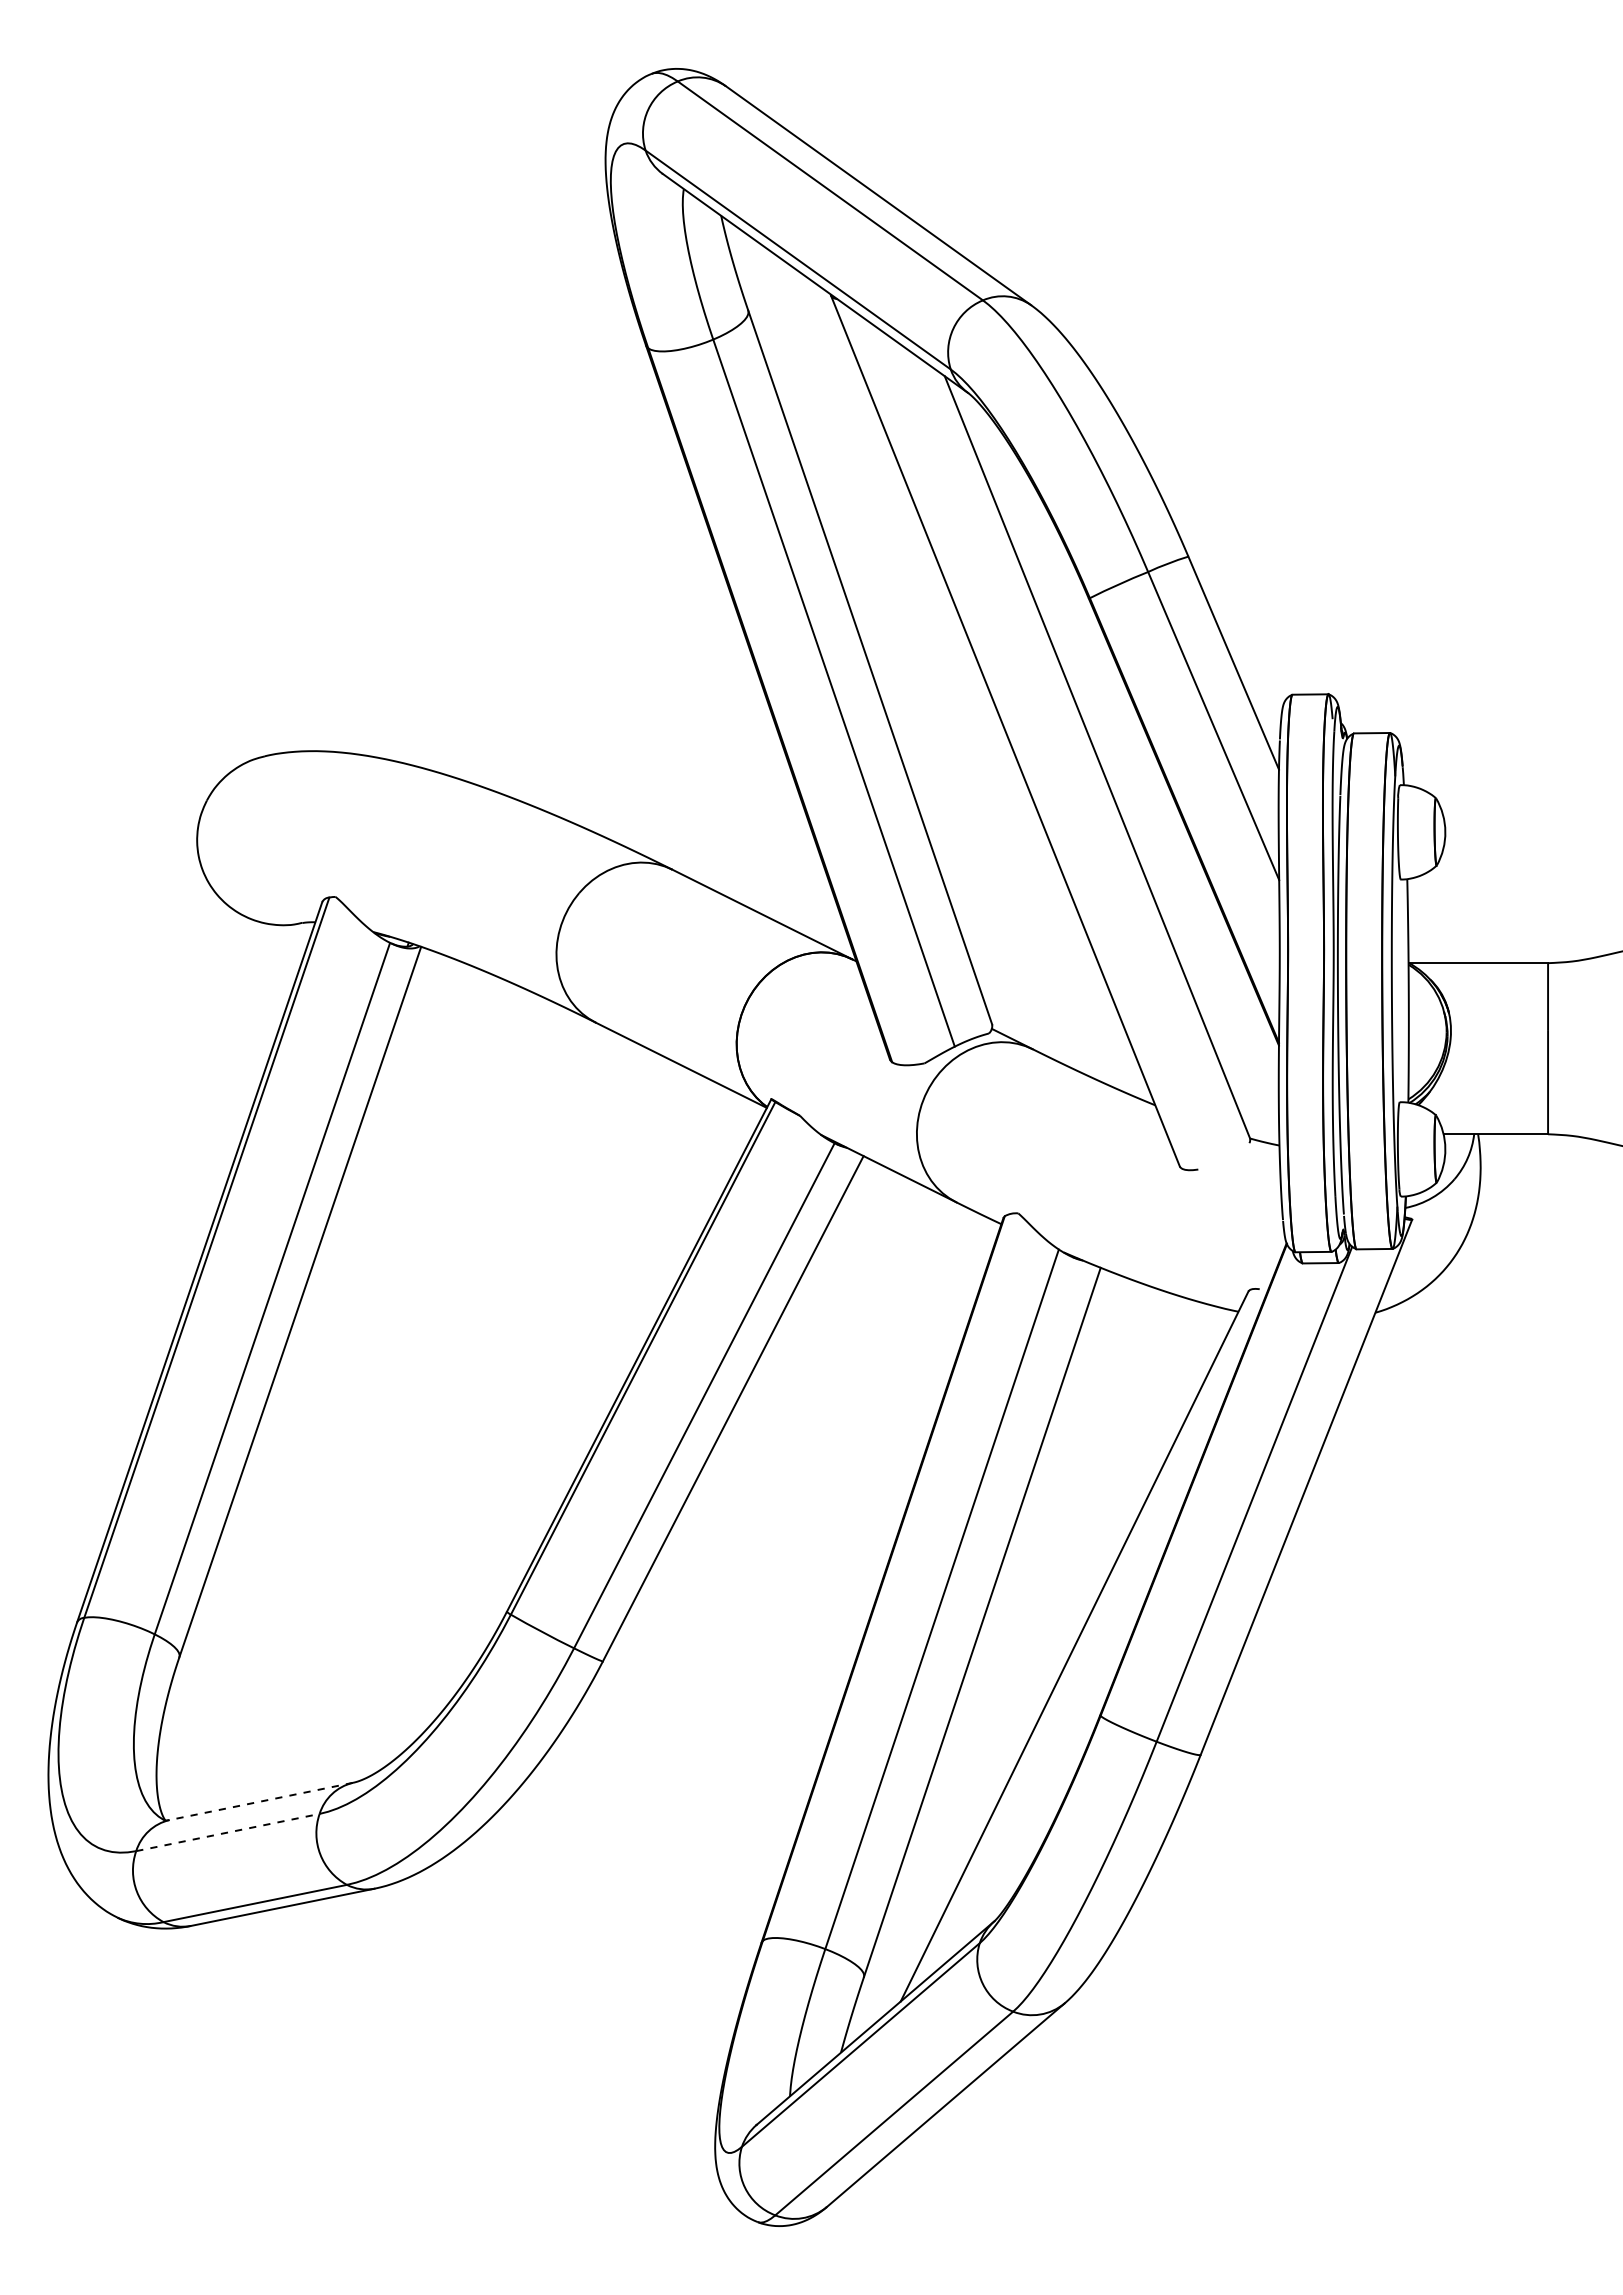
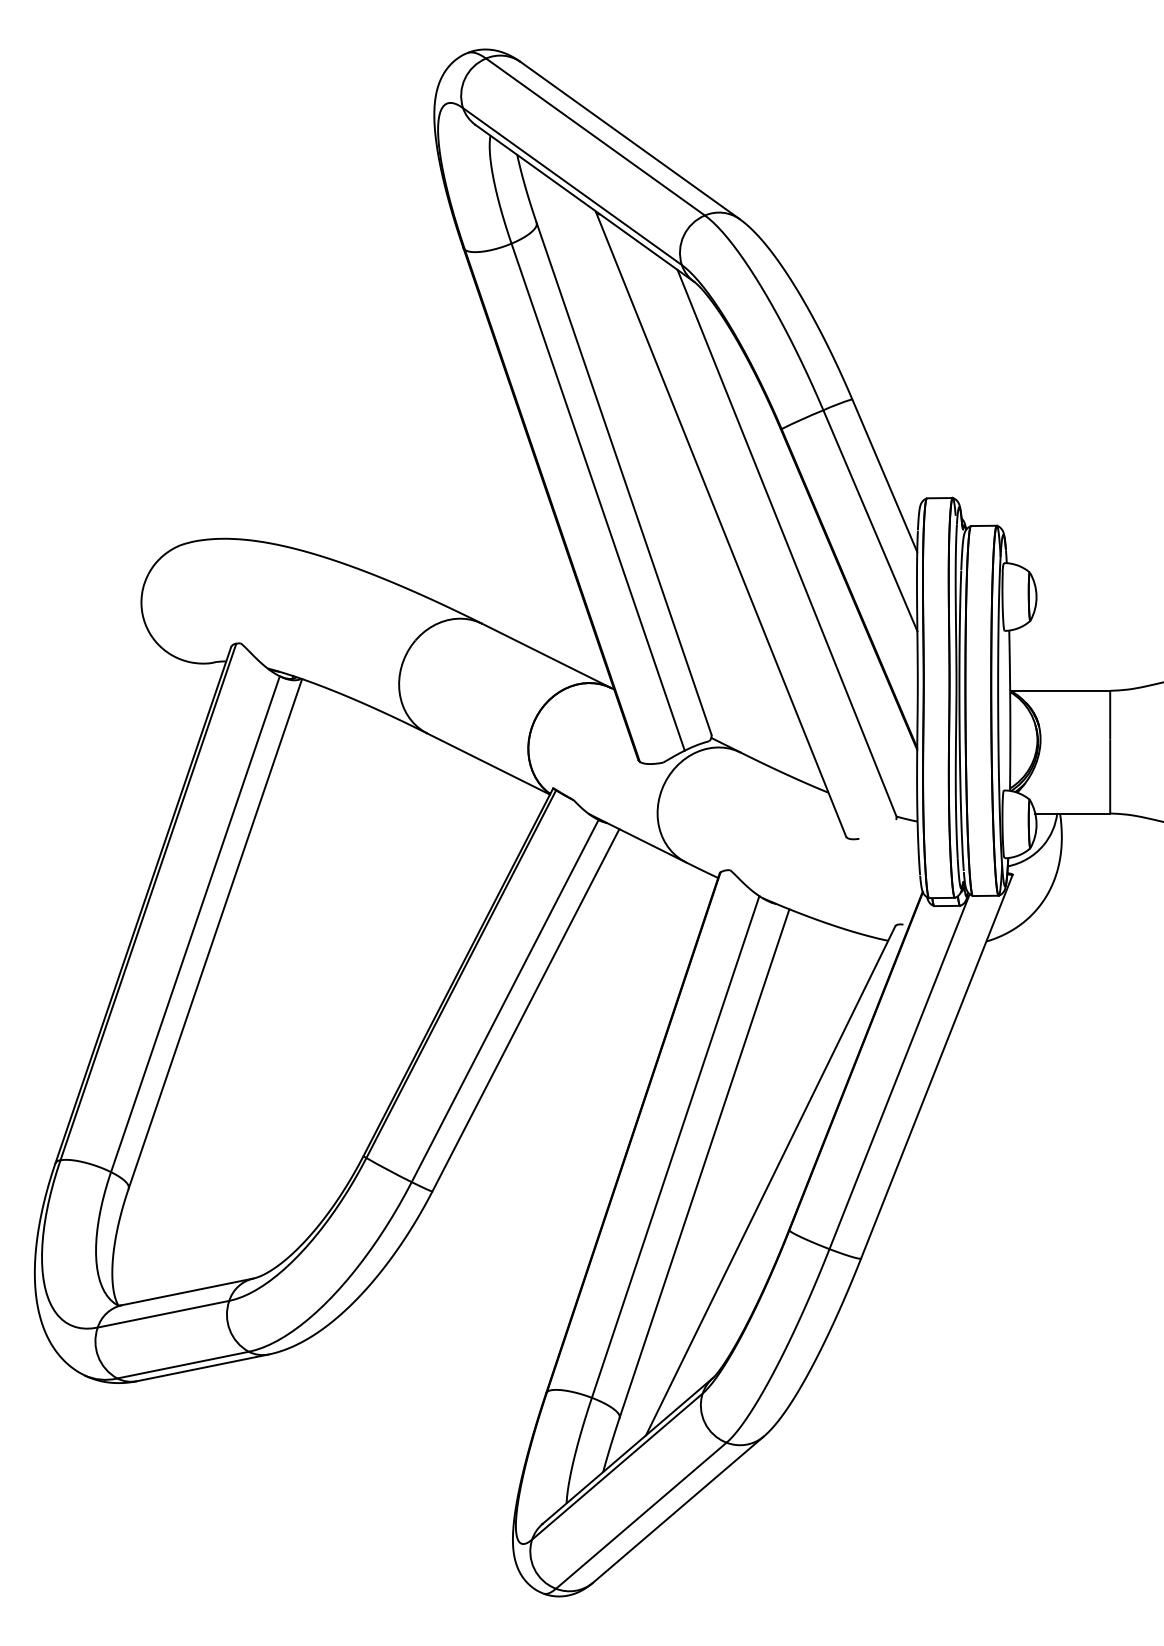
line: (261, 1801) -> (187, 1291), dashed -> solid
line: (227, 1832) -> (163, 1314), dashed -> solid

